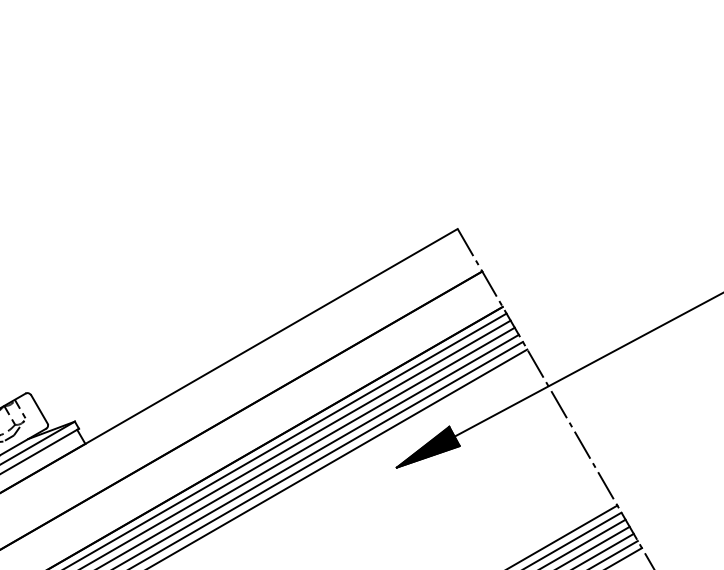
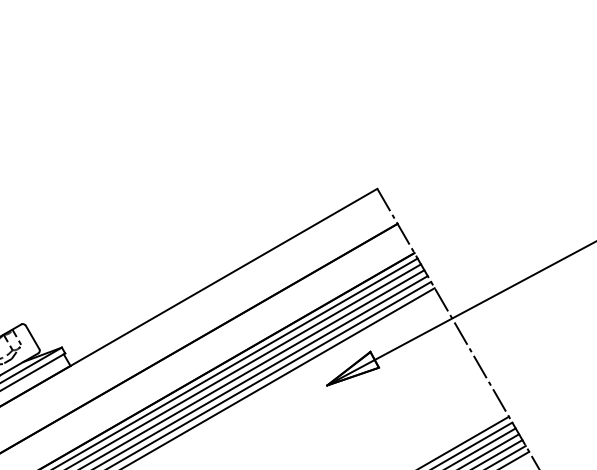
fill: (427, 446) -> (352, 368), removed

